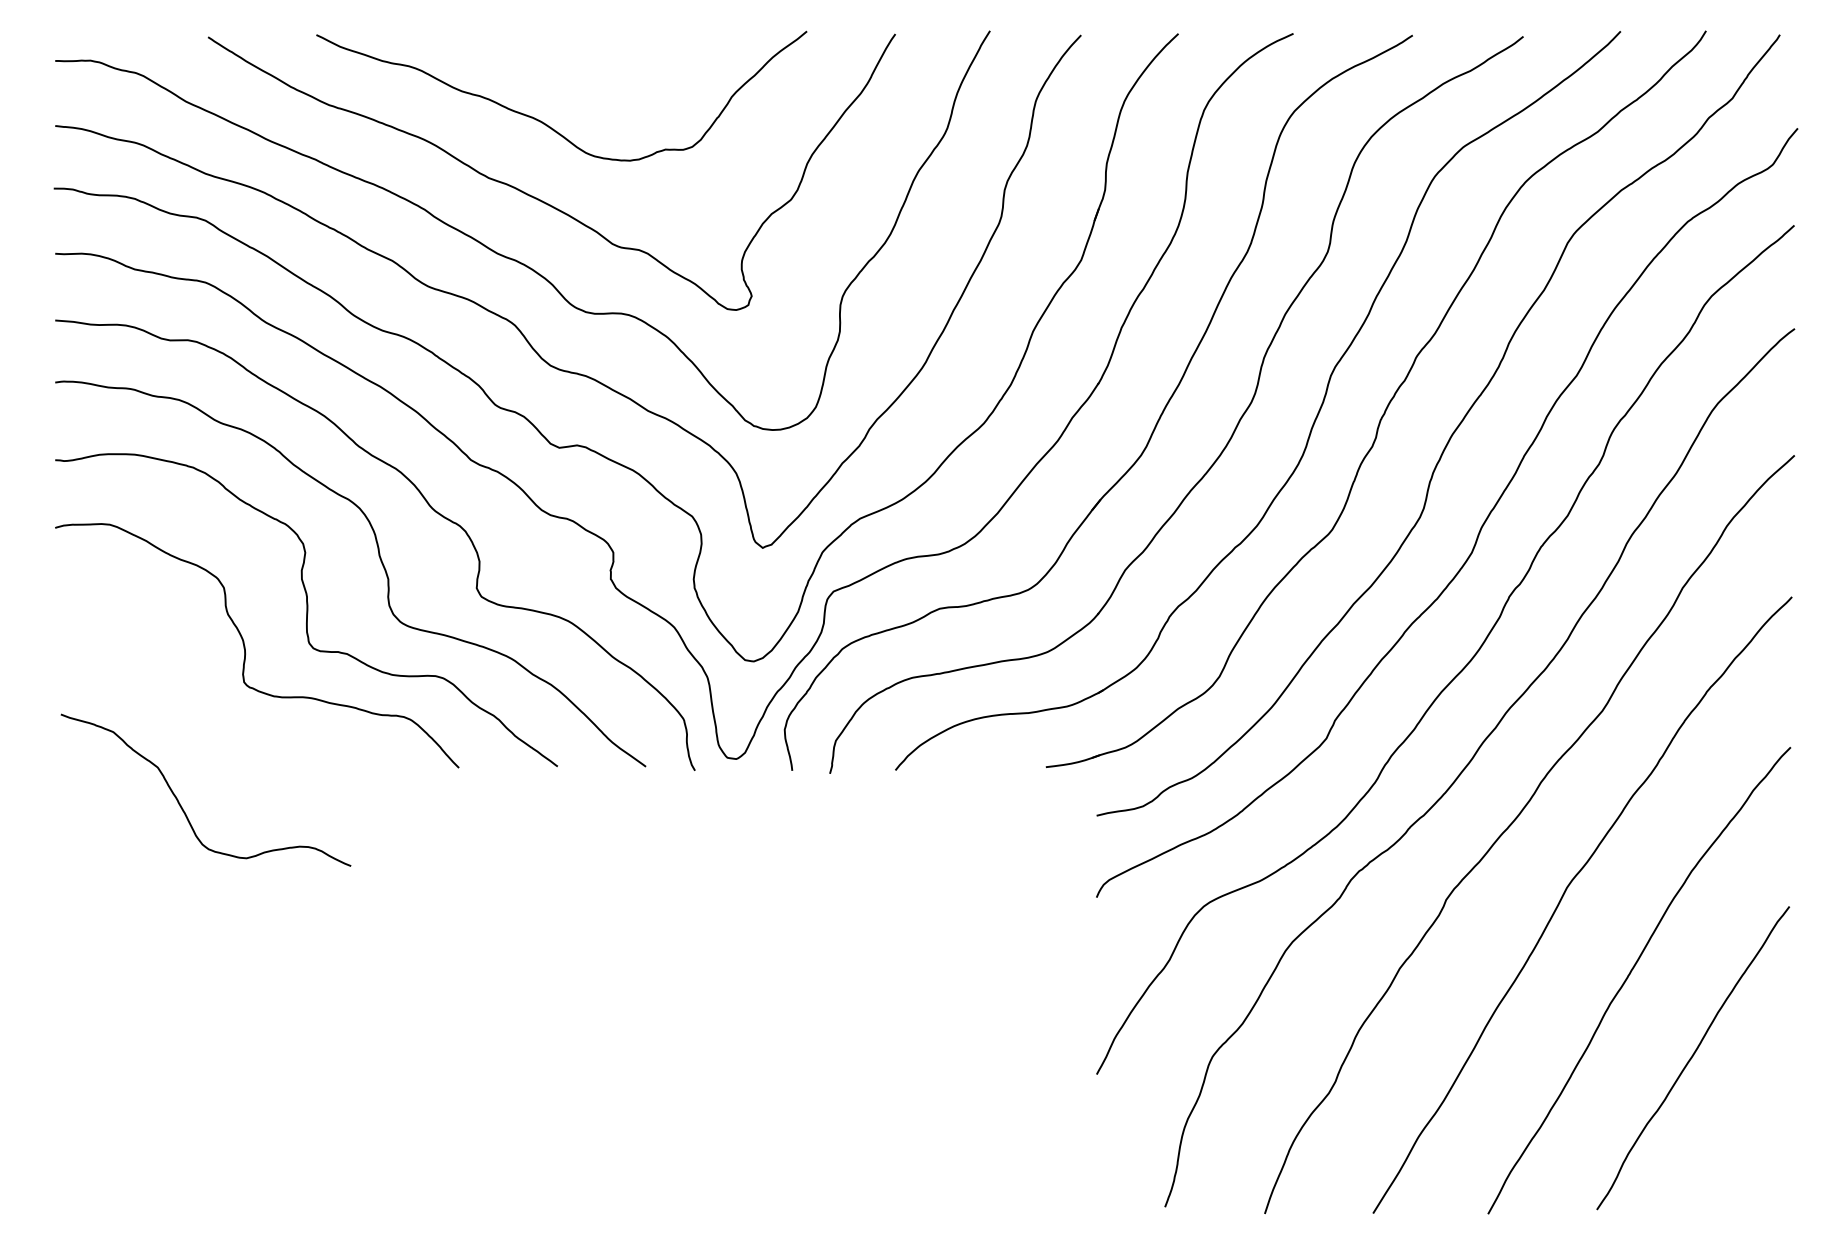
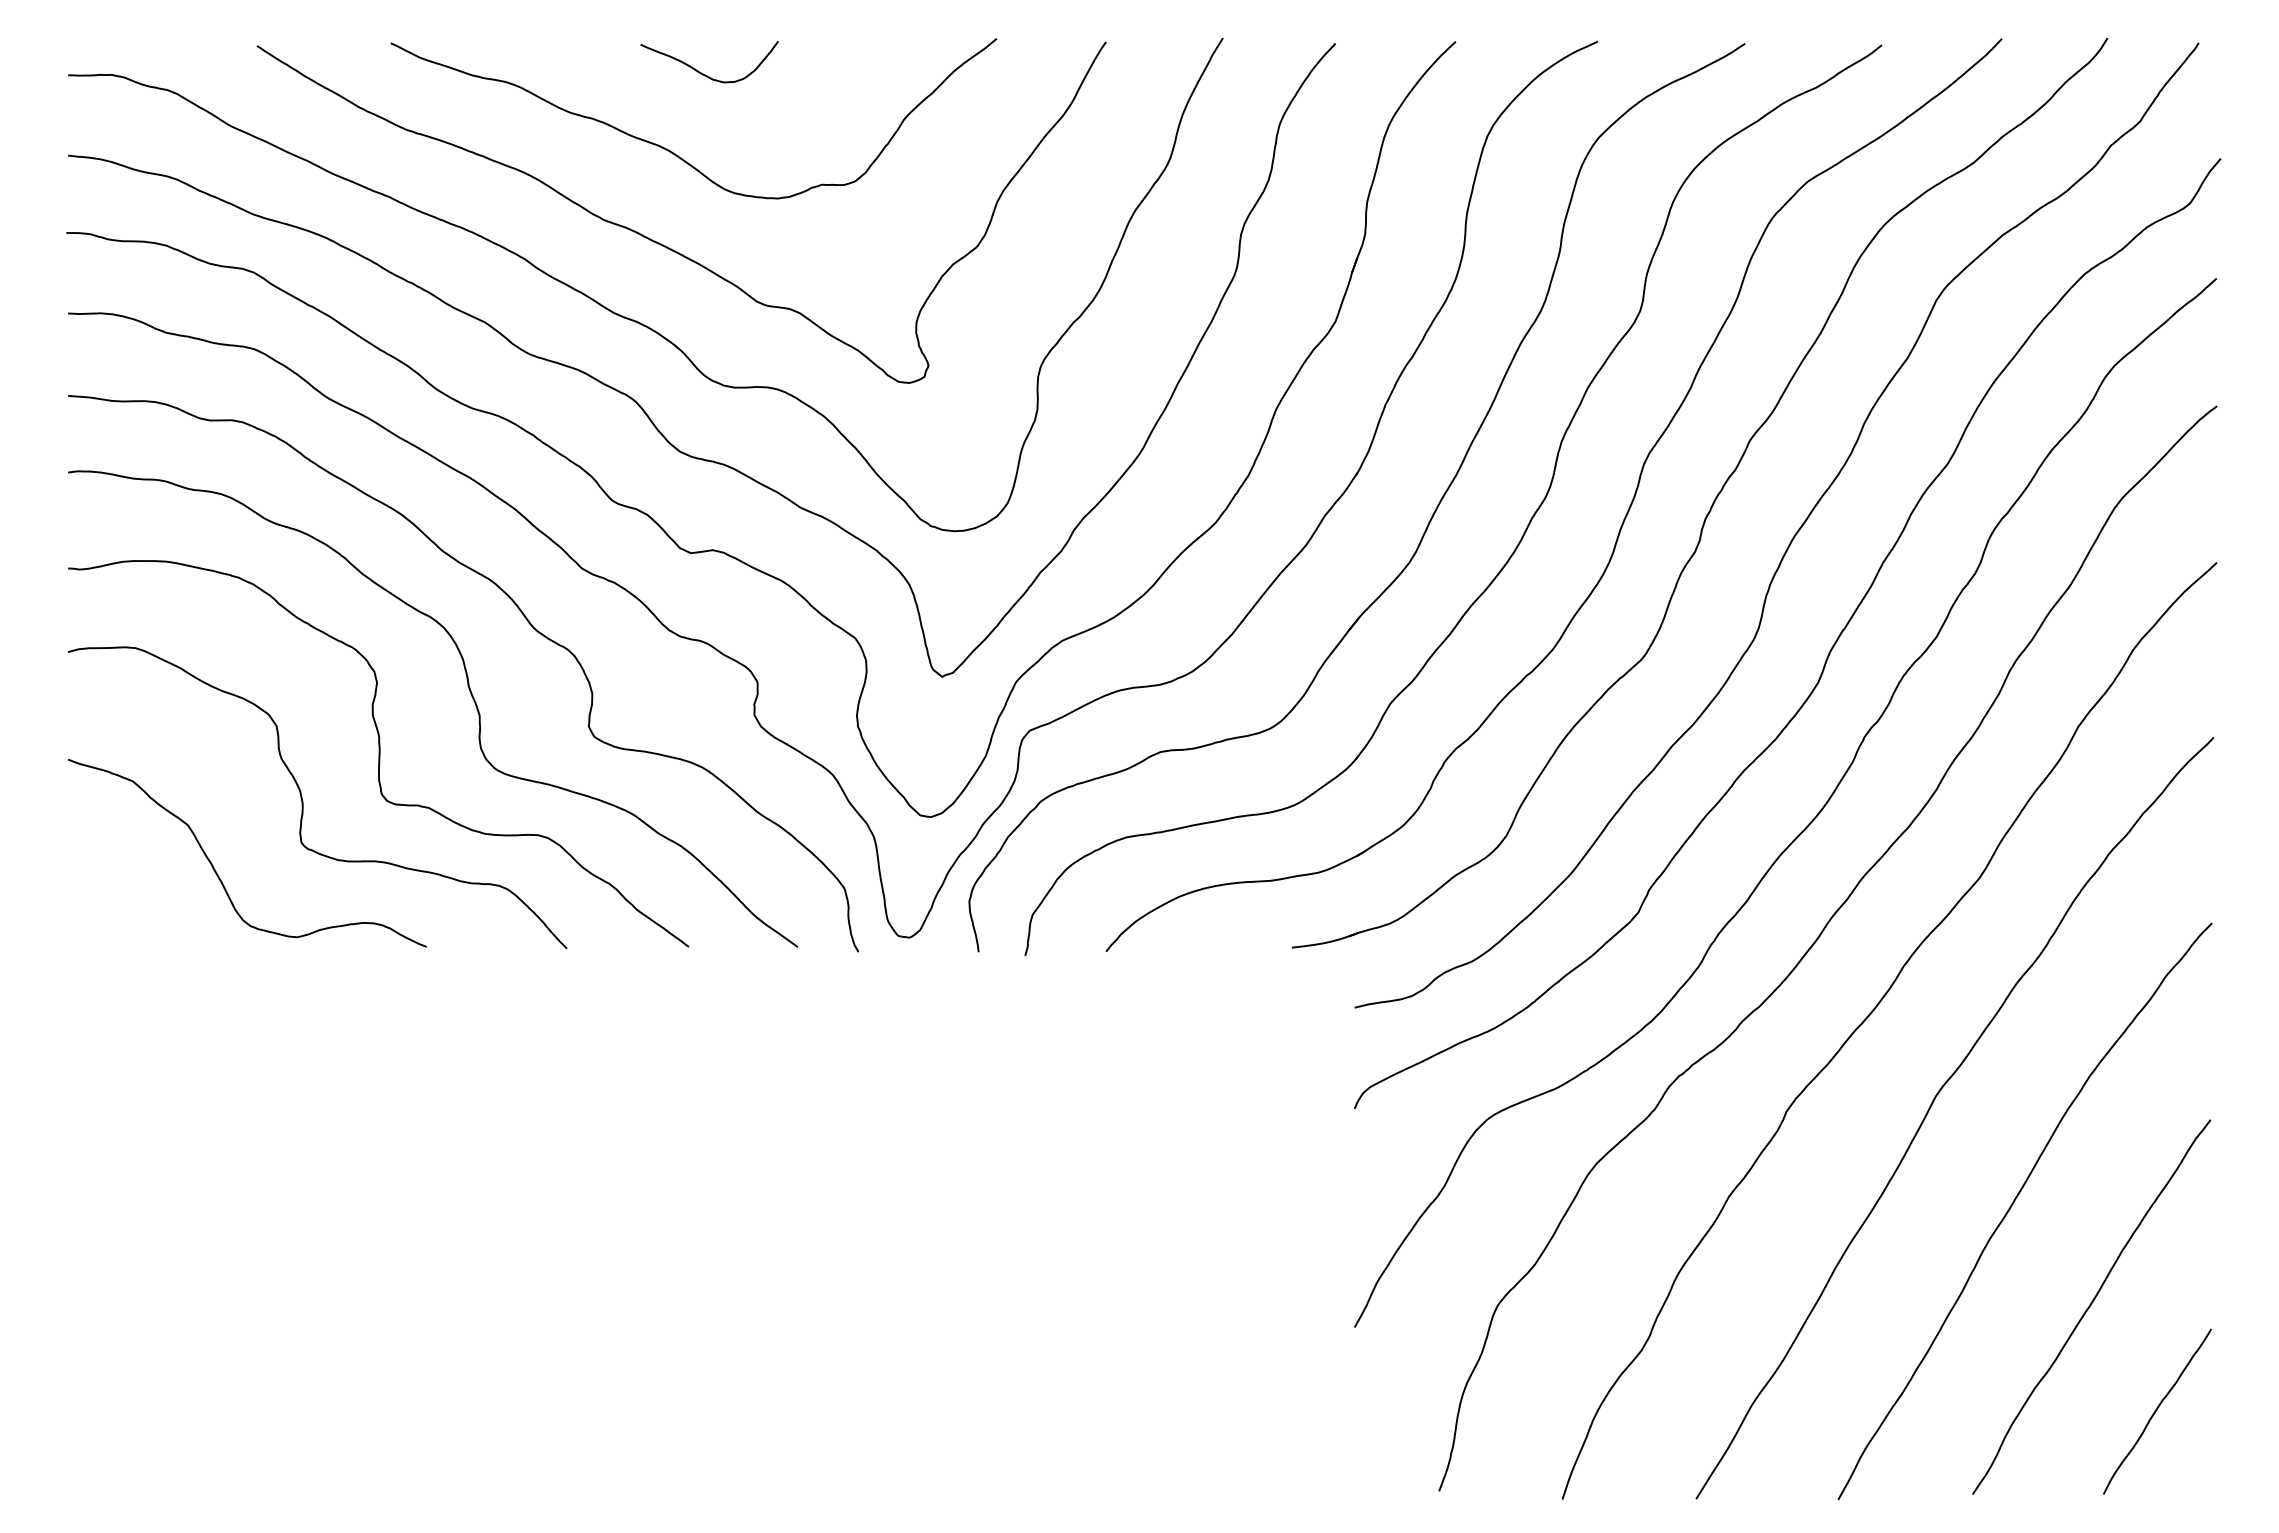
curve: (569, 59) -> (703, 73), added
curve: (180, 803) -> (215, 869), moved
curve: (1746, 1141) -> (2157, 1410), added

